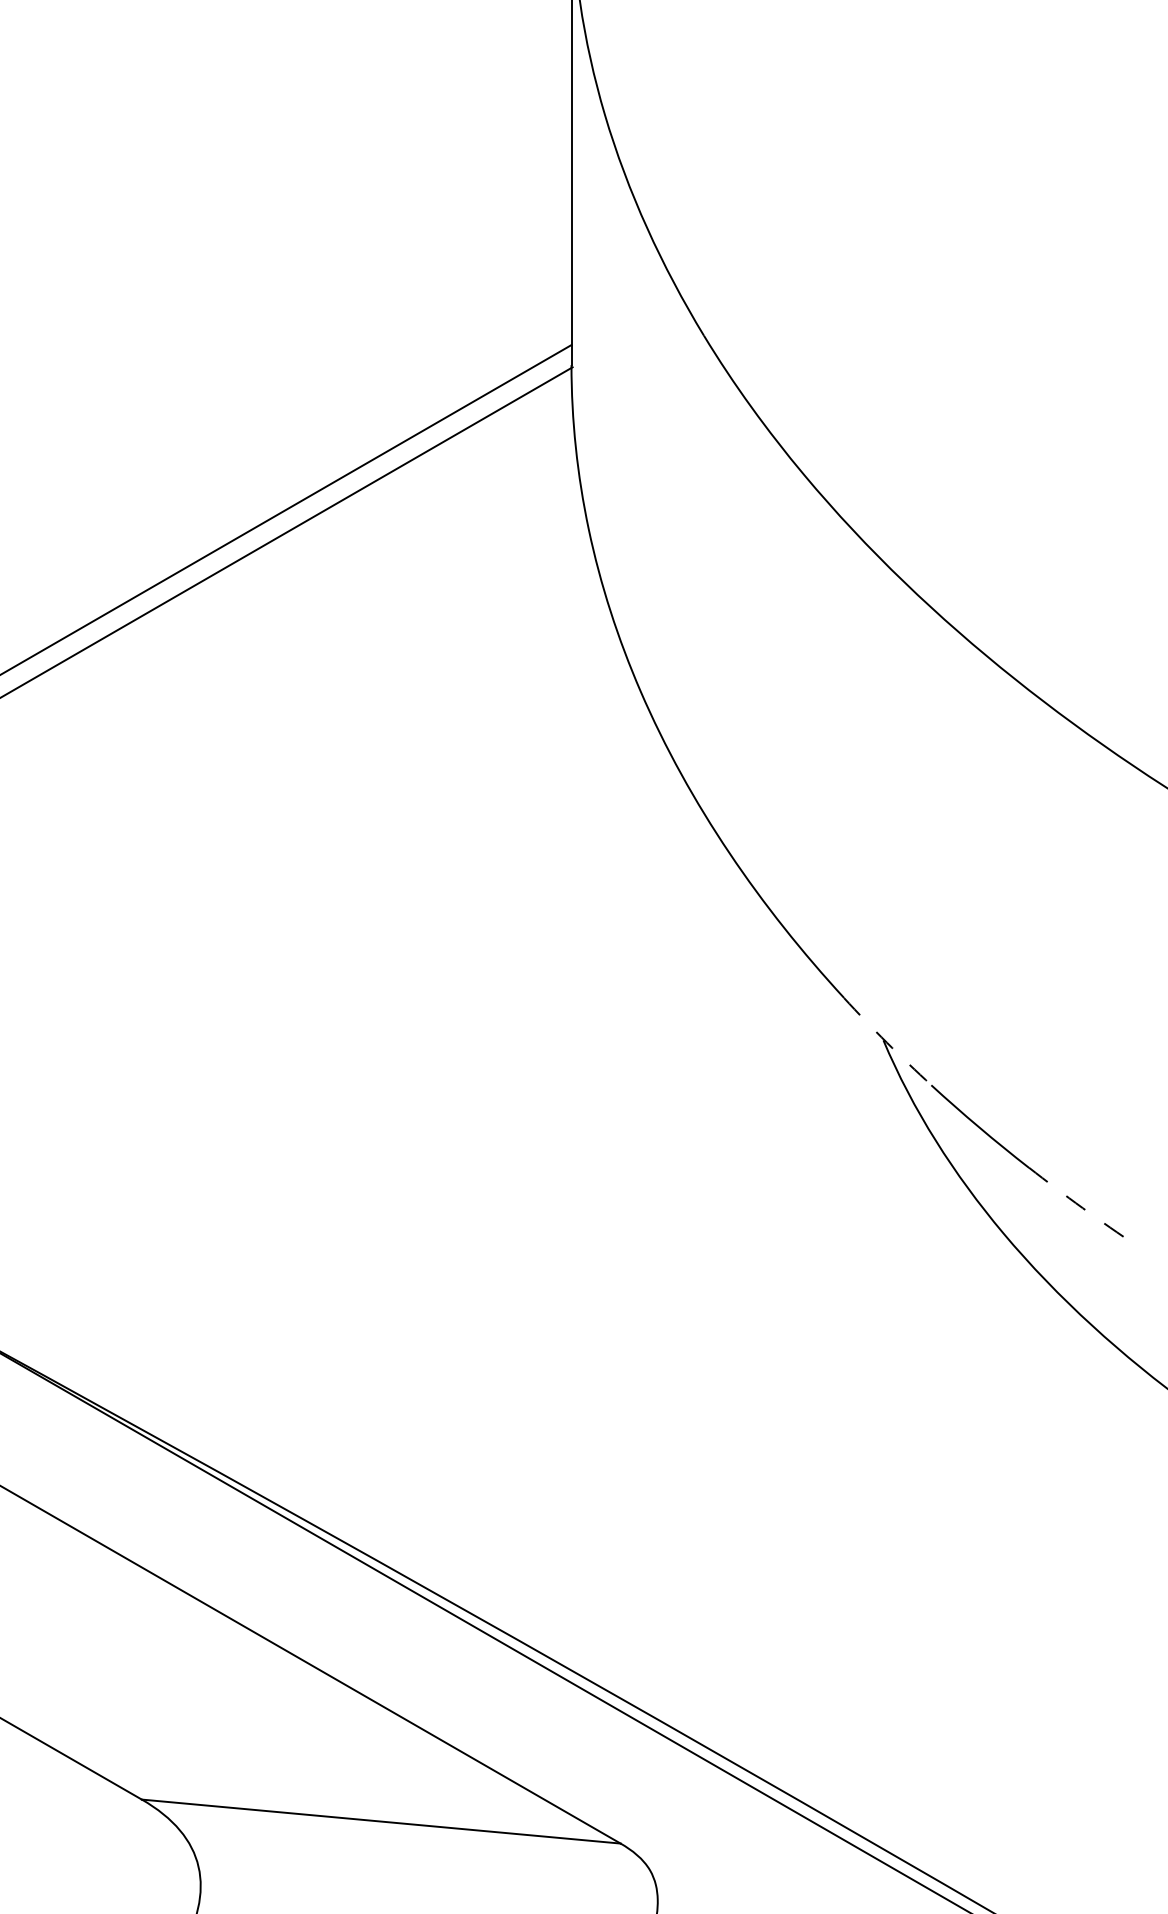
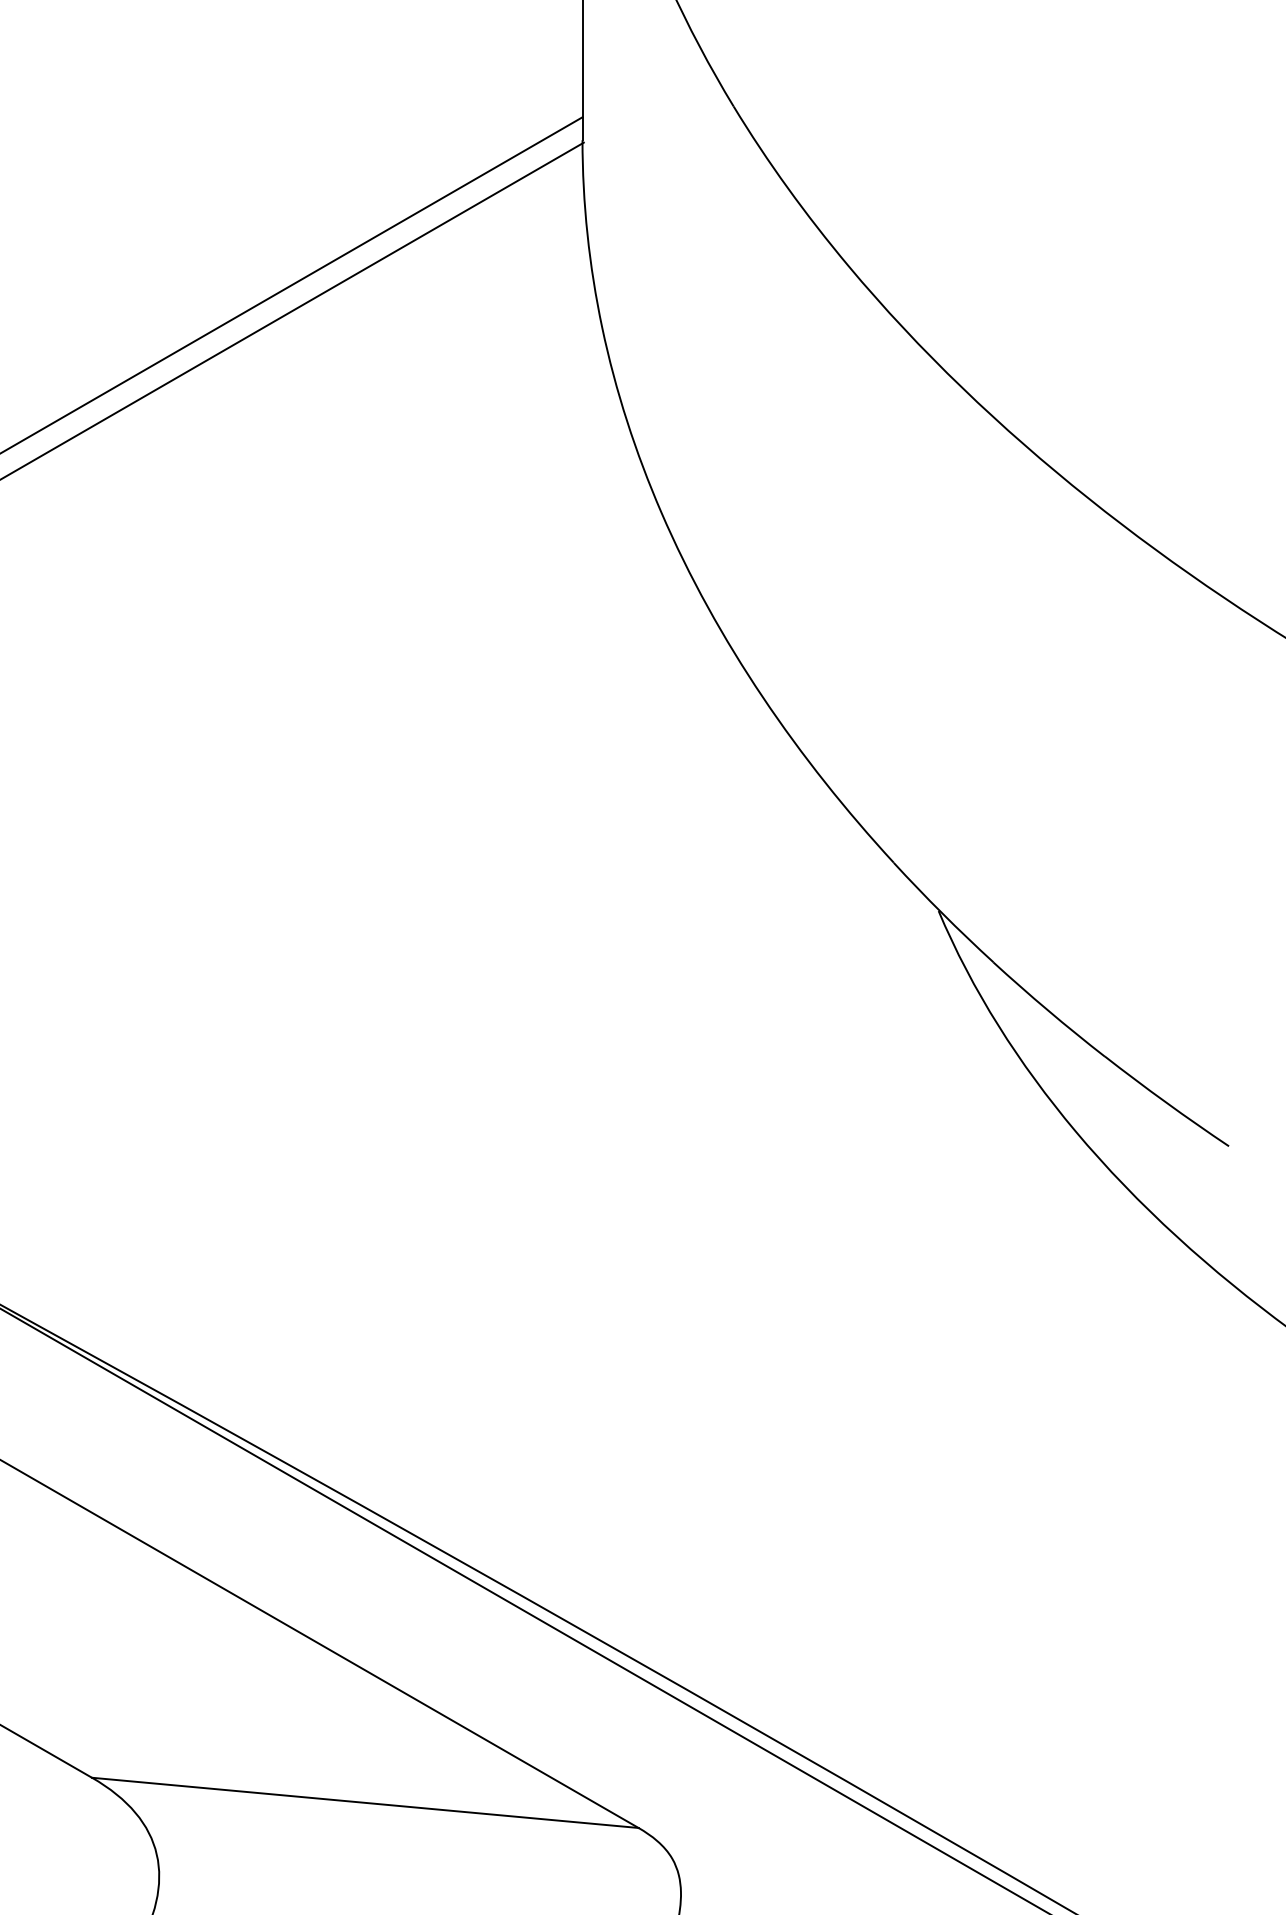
arc: (886, 1042) -> (942, 913), dashed -> solid
arc: (1082, 1208) -> (1165, 1102), dashed -> solid

